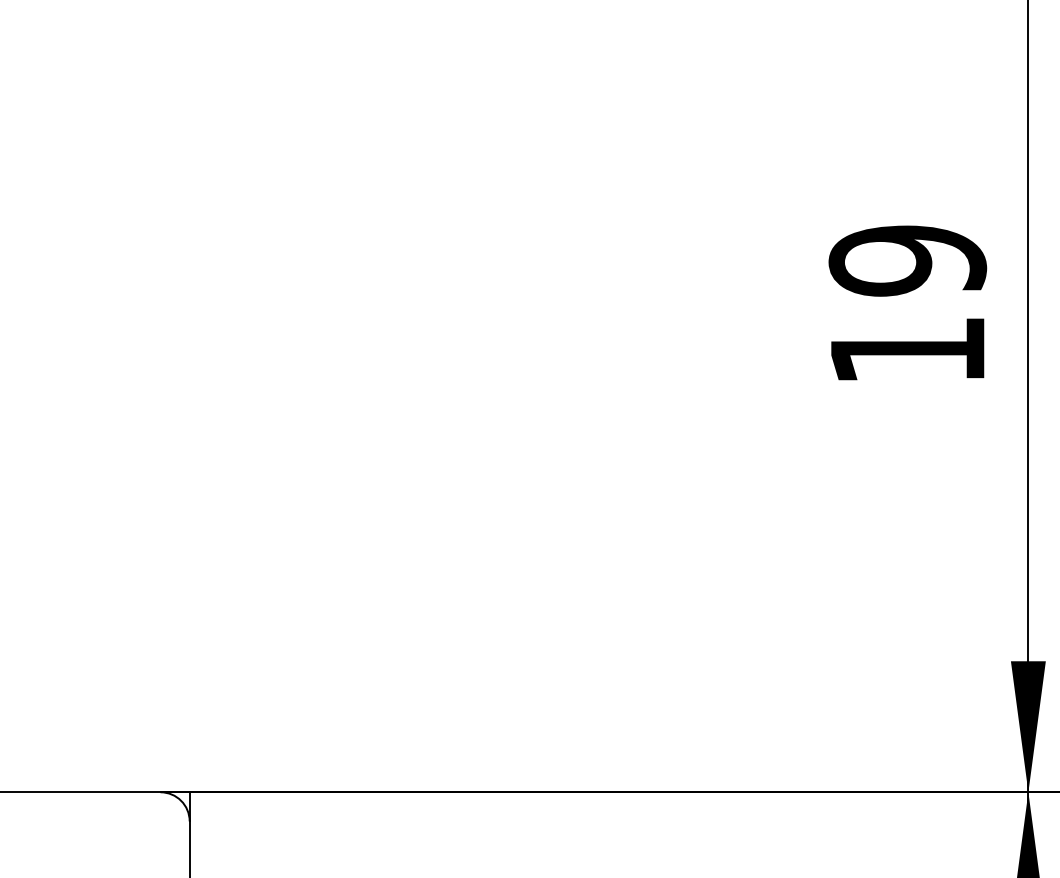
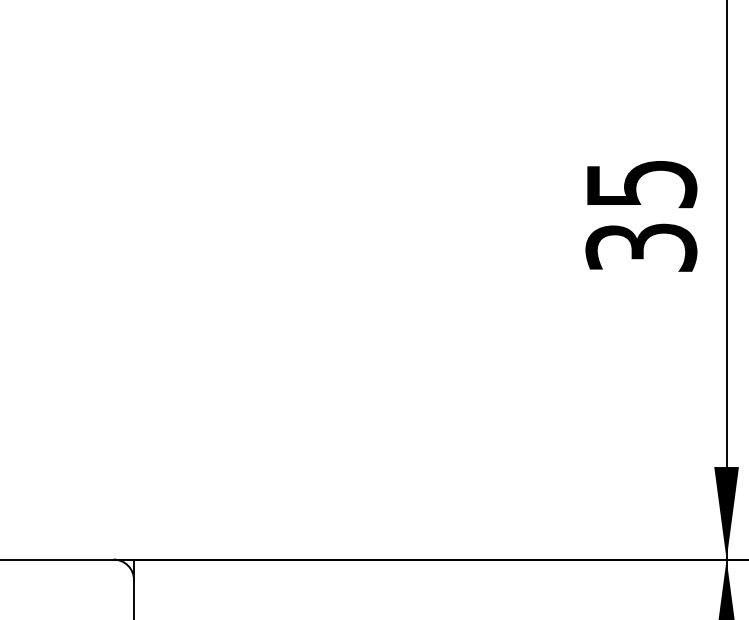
text: (907, 304) -> (641, 214), 19 -> 35

